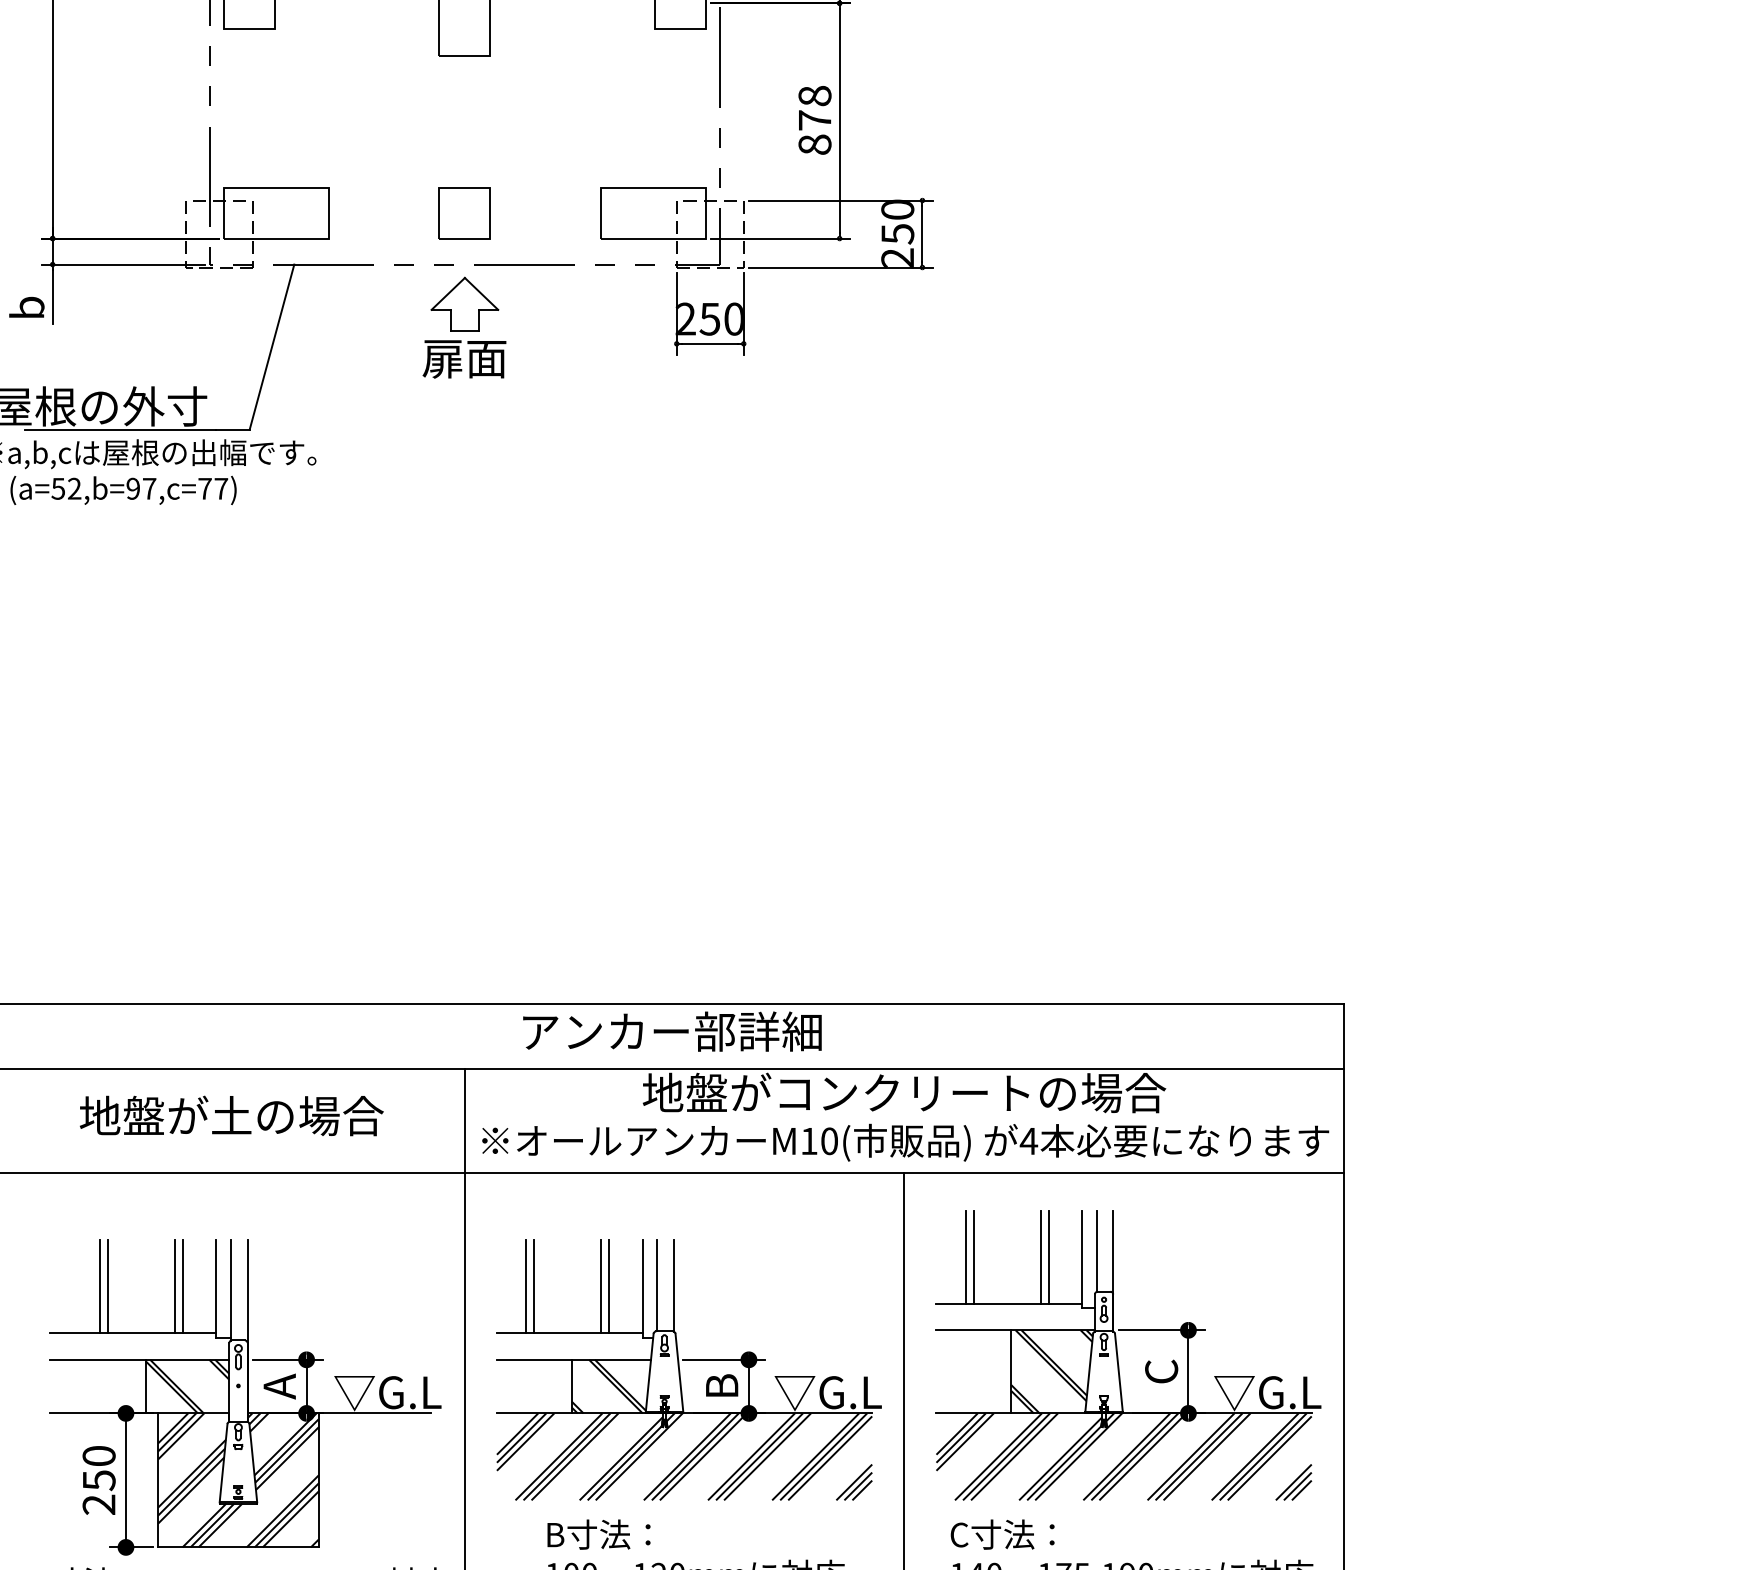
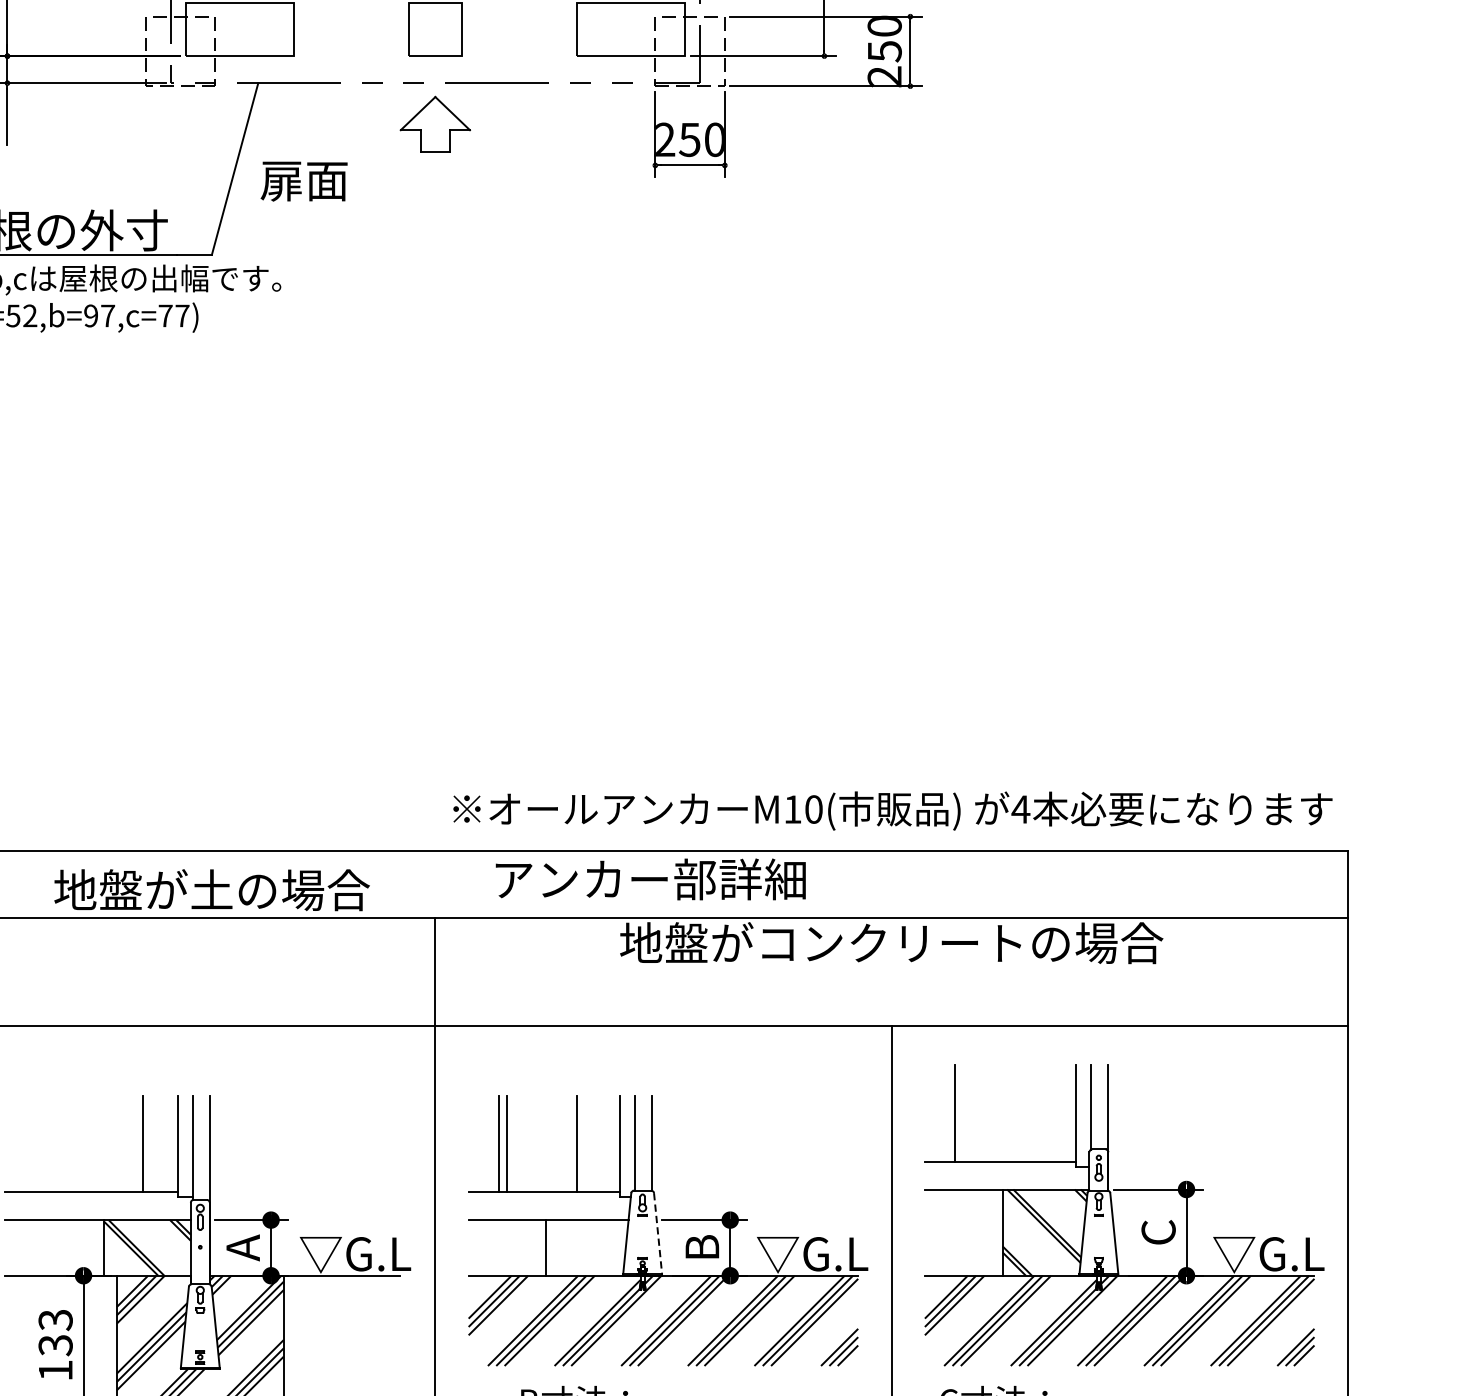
text: (464, 359) -> (304, 181), moved
text: (231, 1115) -> (211, 889), moved
text: (905, 1142) -> (892, 810), moved
line: (973, 1256) -> (963, 1112), removed
line: (1040, 1256) -> (1032, 1112), removed
line: (1048, 1256) -> (1041, 1112), removed
line: (99, 1286) -> (56, 1144), removed
line: (107, 1286) -> (64, 1144), removed
line: (174, 1286) -> (133, 1144), removed
line: (609, 1286) -> (585, 1144), removed
line: (679, 1373) -> (658, 1234), solid -> dashed
hatch: (608, 1386) -> (584, 1247), removed
text: (98, 1480) -> (55, 1345), 250 -> 133

